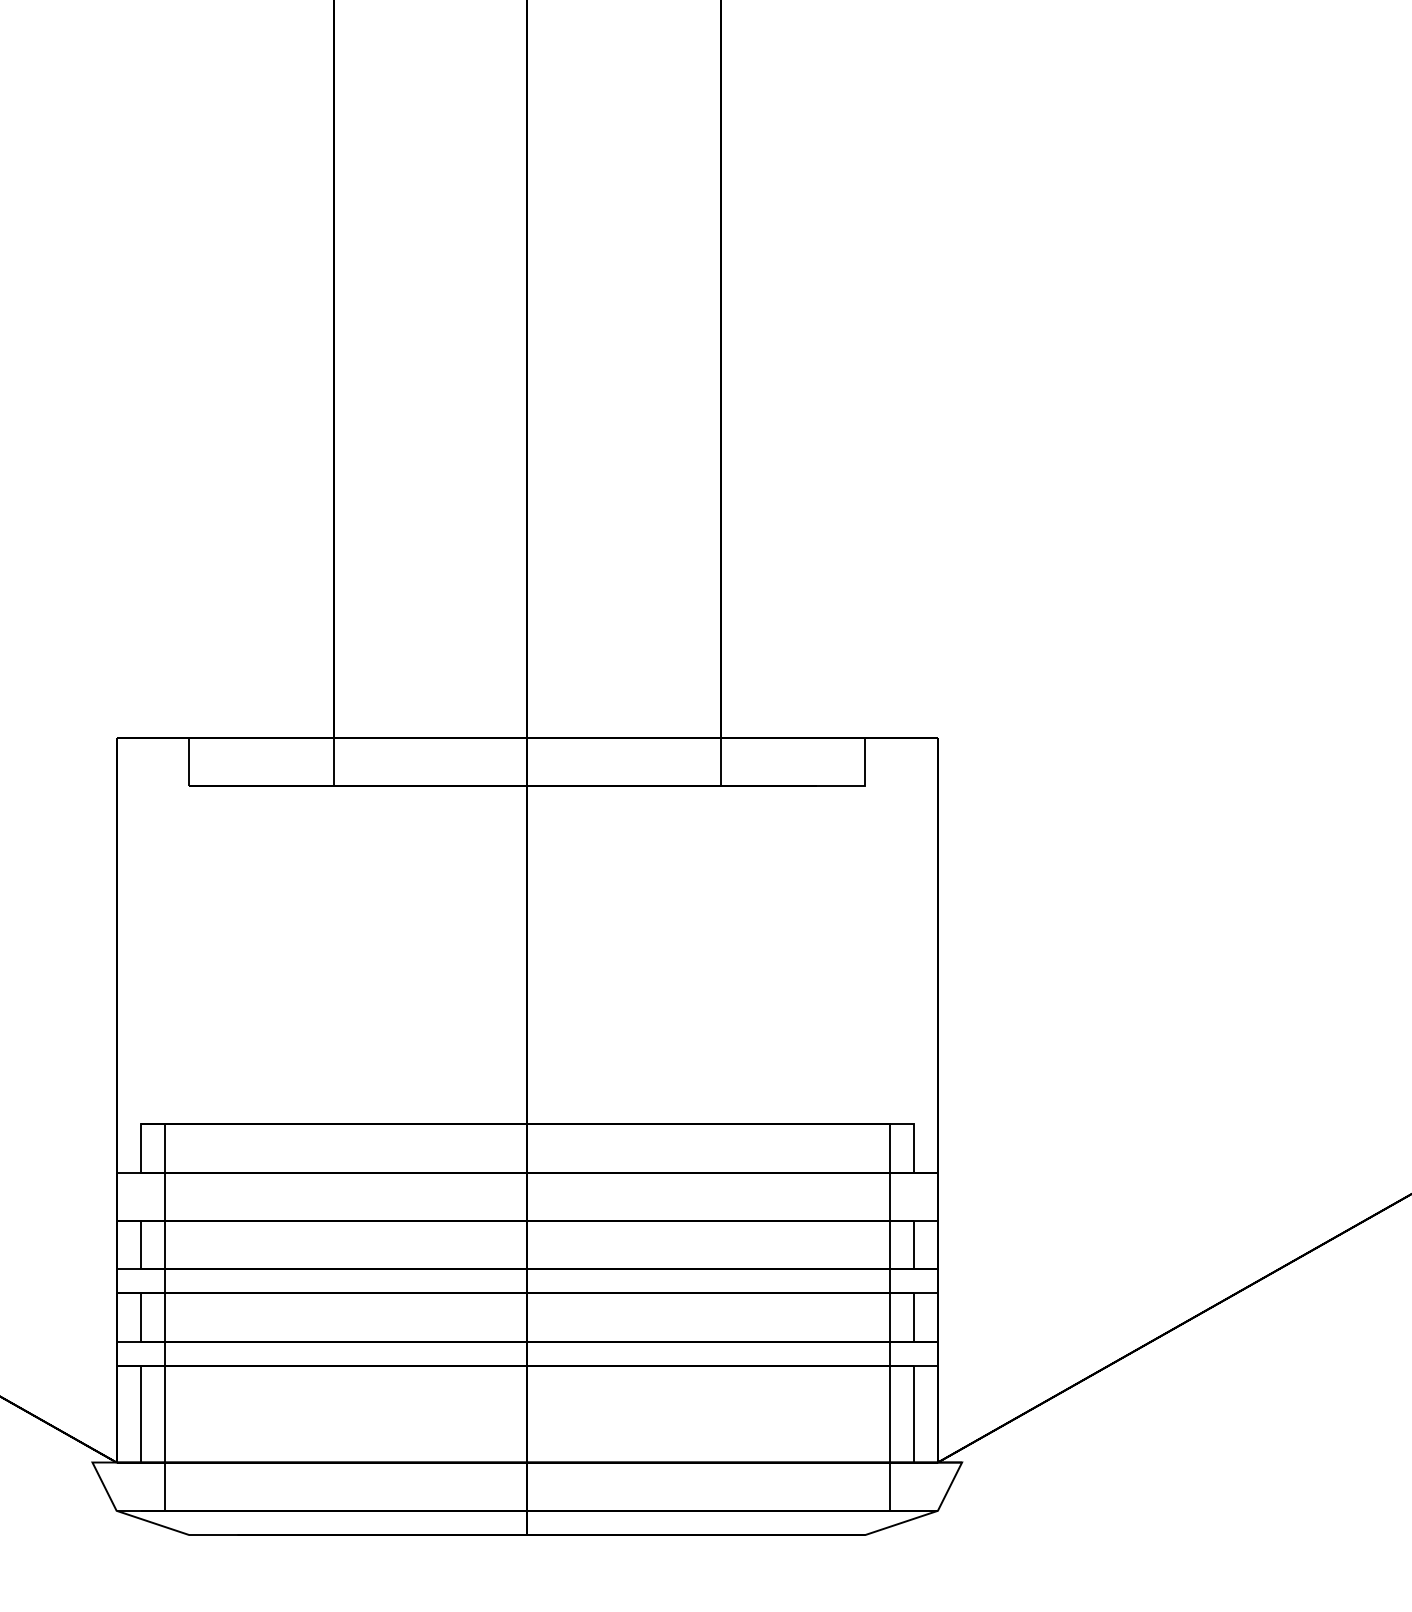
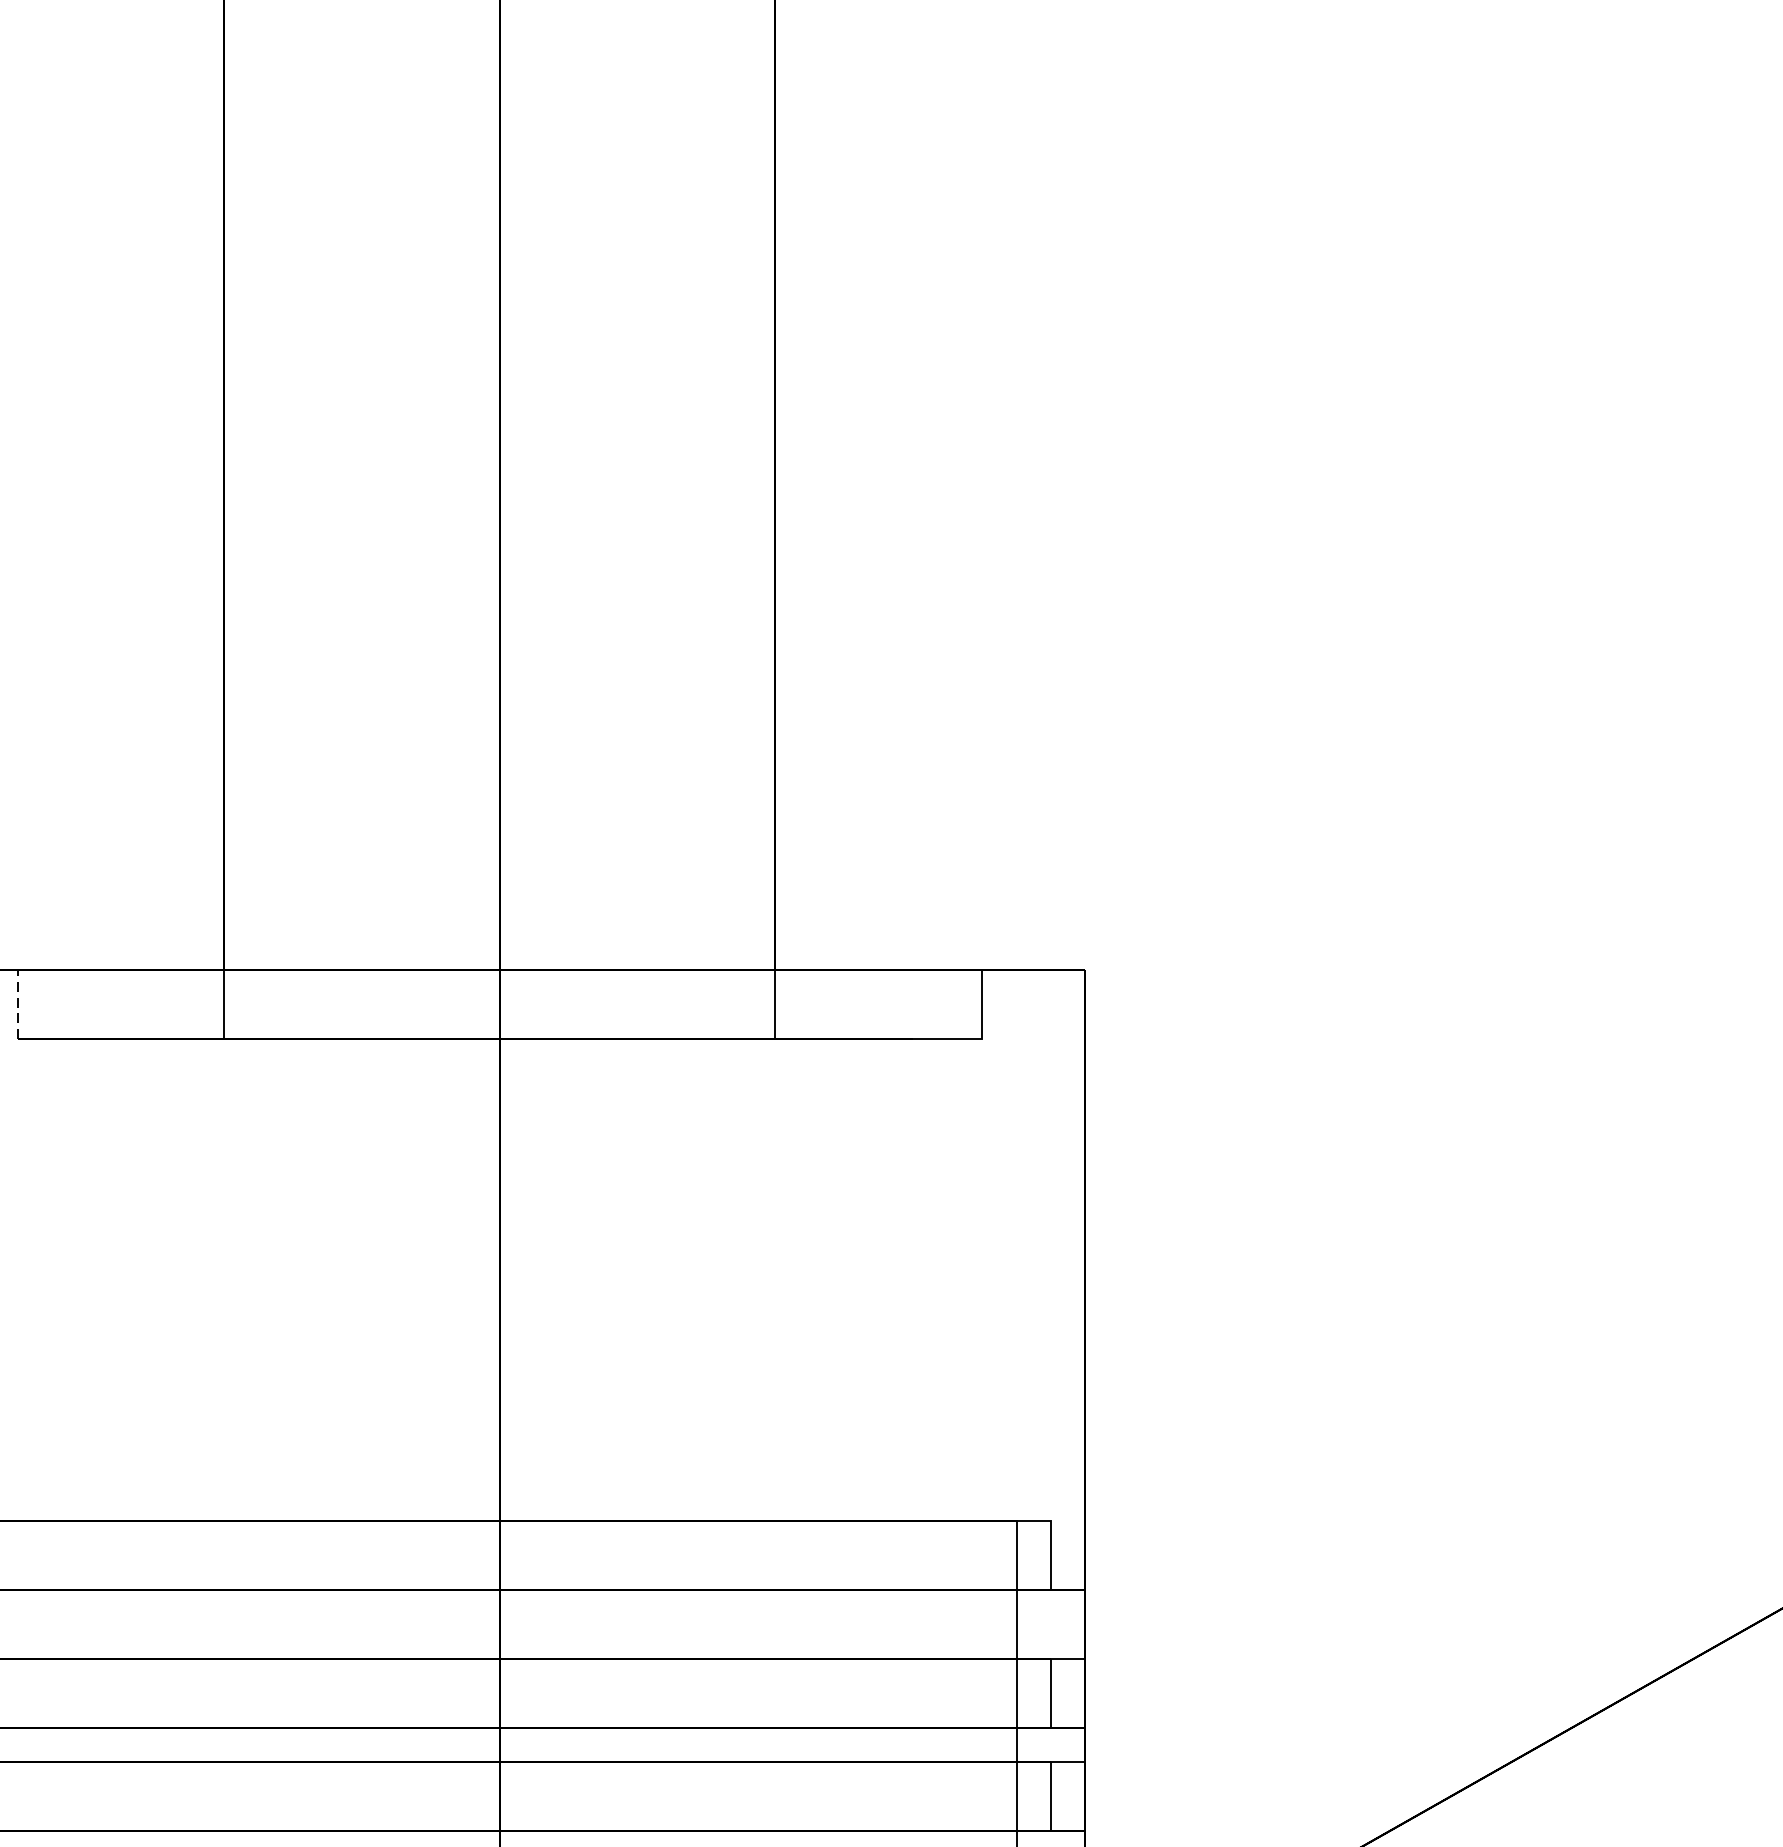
line: (189, 761) -> (18, 1003), solid -> dashed

